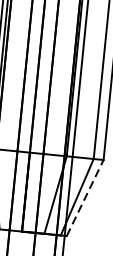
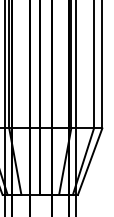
line: (85, 197) -> (90, 161), dashed -> solid

